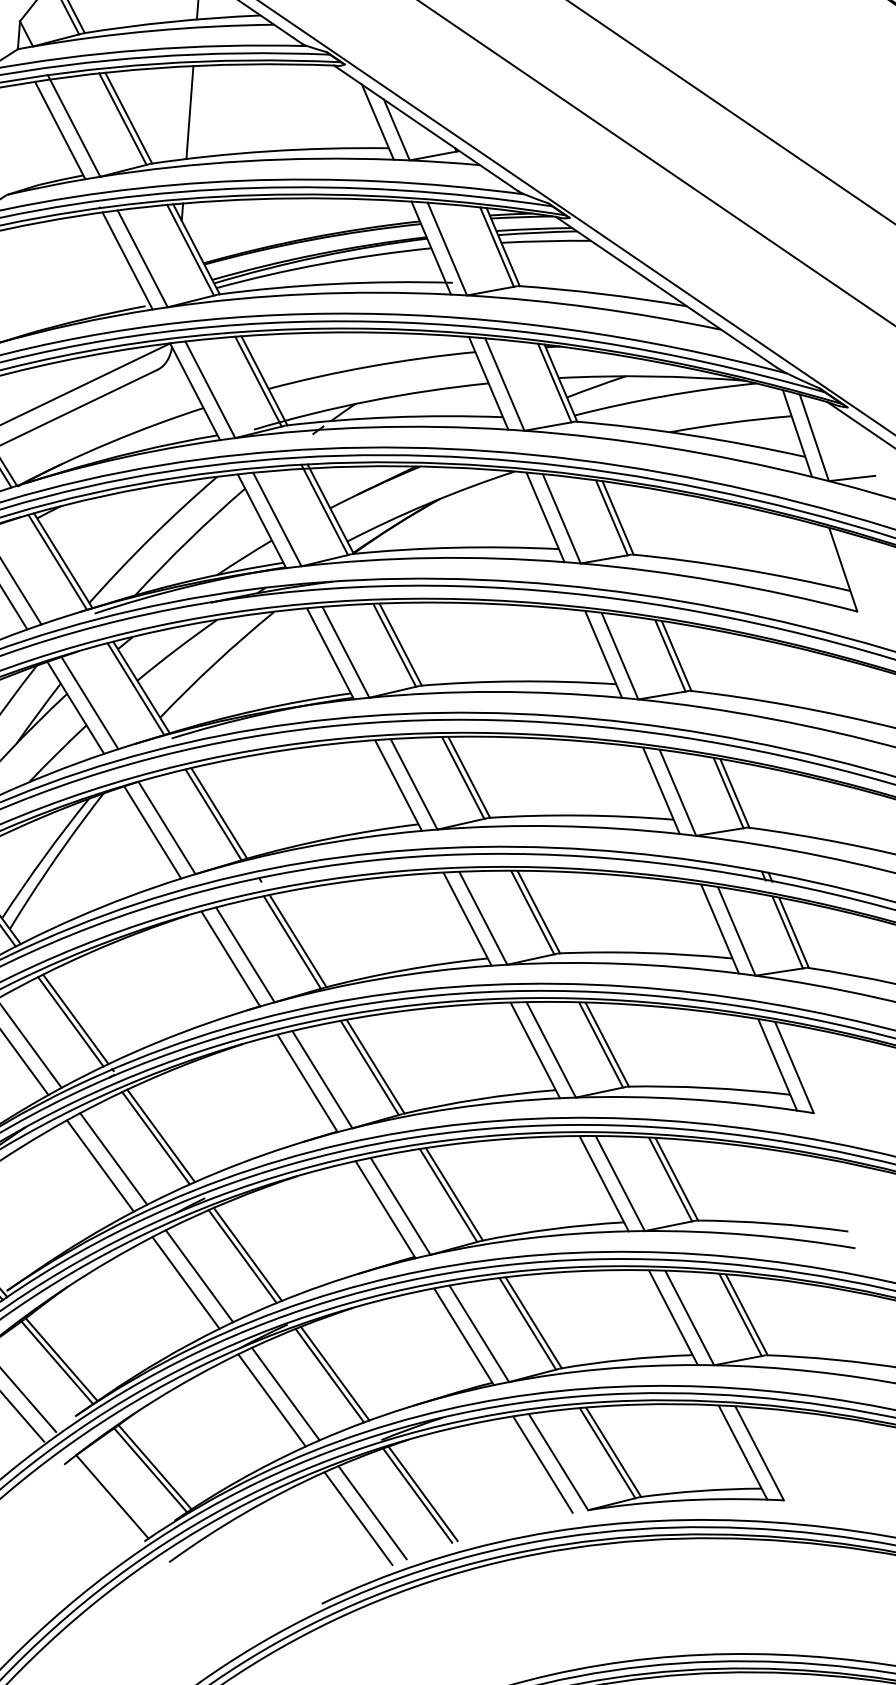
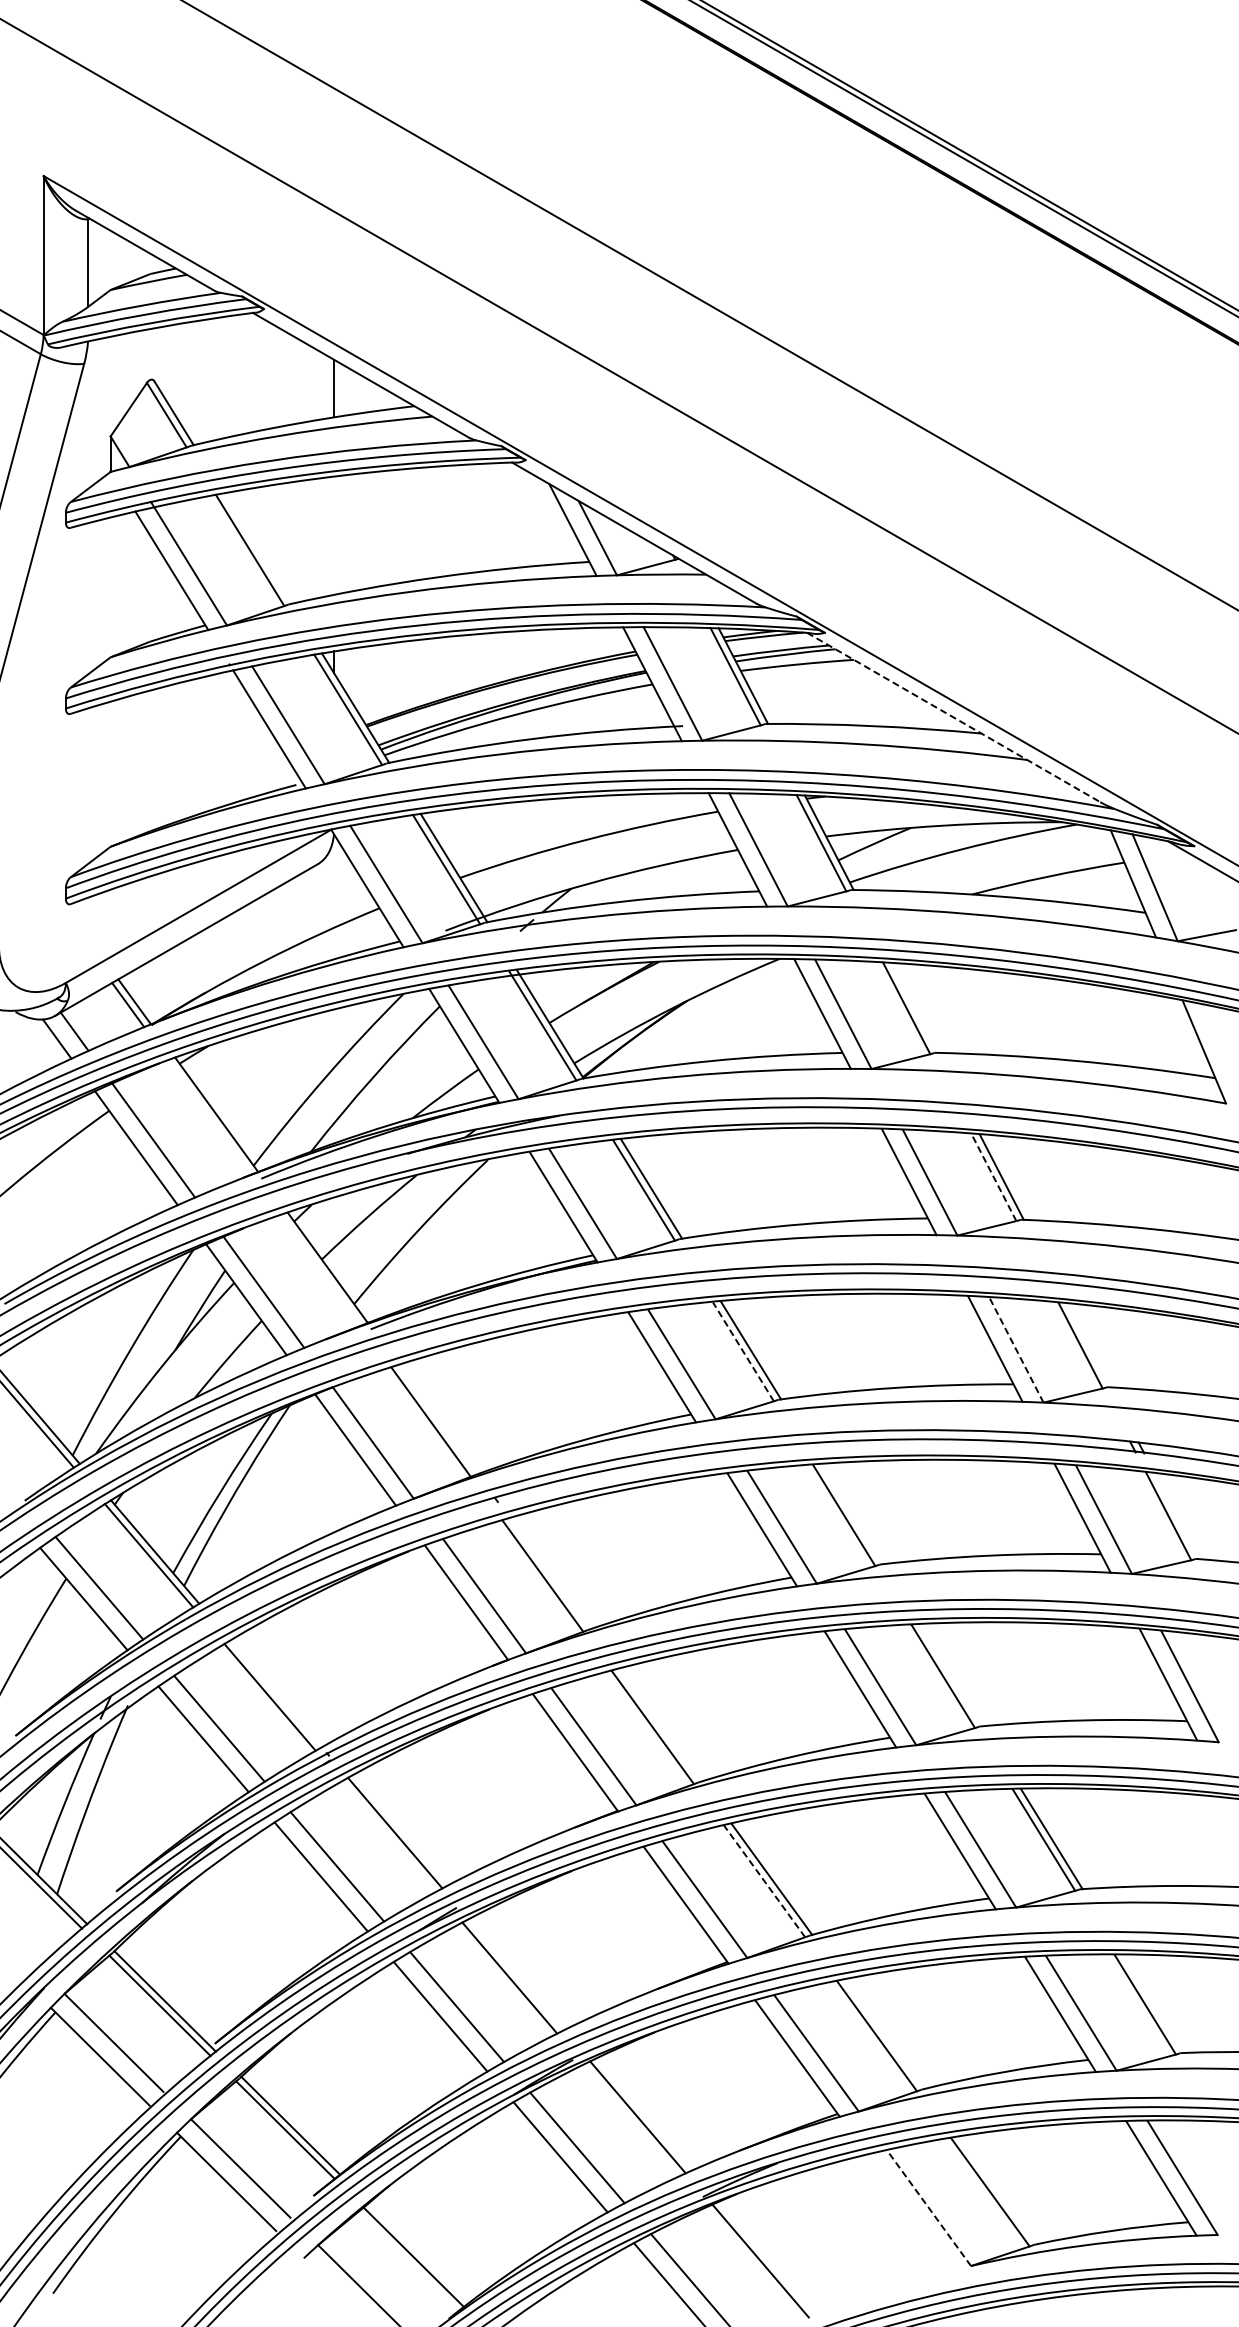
line: (190, 112) -> (334, 535), removed
line: (128, 118) -> (257, 548), removed
line: (666, 292) -> (954, 717), solid -> dashed
line: (618, 517) -> (914, 1007), removed
line: (57, 562) -> (209, 1117), removed
line: (670, 656) -> (994, 1177), solid -> dashed
line: (135, 689) -> (320, 1270), removed
line: (463, 777) -> (743, 1351), solid -> dashed
line: (678, 793) -> (1016, 1350), solid -> dashed
line: (734, 793) -> (1088, 1345), removed
line: (218, 813) -> (437, 1419), removed
line: (538, 912) -> (851, 1514), removed
line: (793, 933) -> (1176, 1516), removed
line: (297, 940) -> (549, 1573), removed
line: (75, 1019) -> (275, 1693), removed
line: (606, 1044) -> (950, 1675), removed
line: (375, 1066) -> (659, 1724), removed
line: (155, 1138) -> (388, 1836), removed
line: (448, 1195) -> (764, 1881), solid -> dashed
line: (247, 1254) -> (515, 1974), removed
line: (747, 1314) -> (1153, 2003), removed
line: (533, 1323) -> (884, 2034), removed
line: (329, 1375) -> (631, 2120), removed
line: (613, 1452) -> (997, 2190), removed
line: (558, 1461) -> (928, 2207), solid -> dashed
line: (542, 1464) -> (909, 2212), removed
line: (154, 1466) -> (418, 2252), removed
line: (417, 1495) -> (753, 2263), removed

